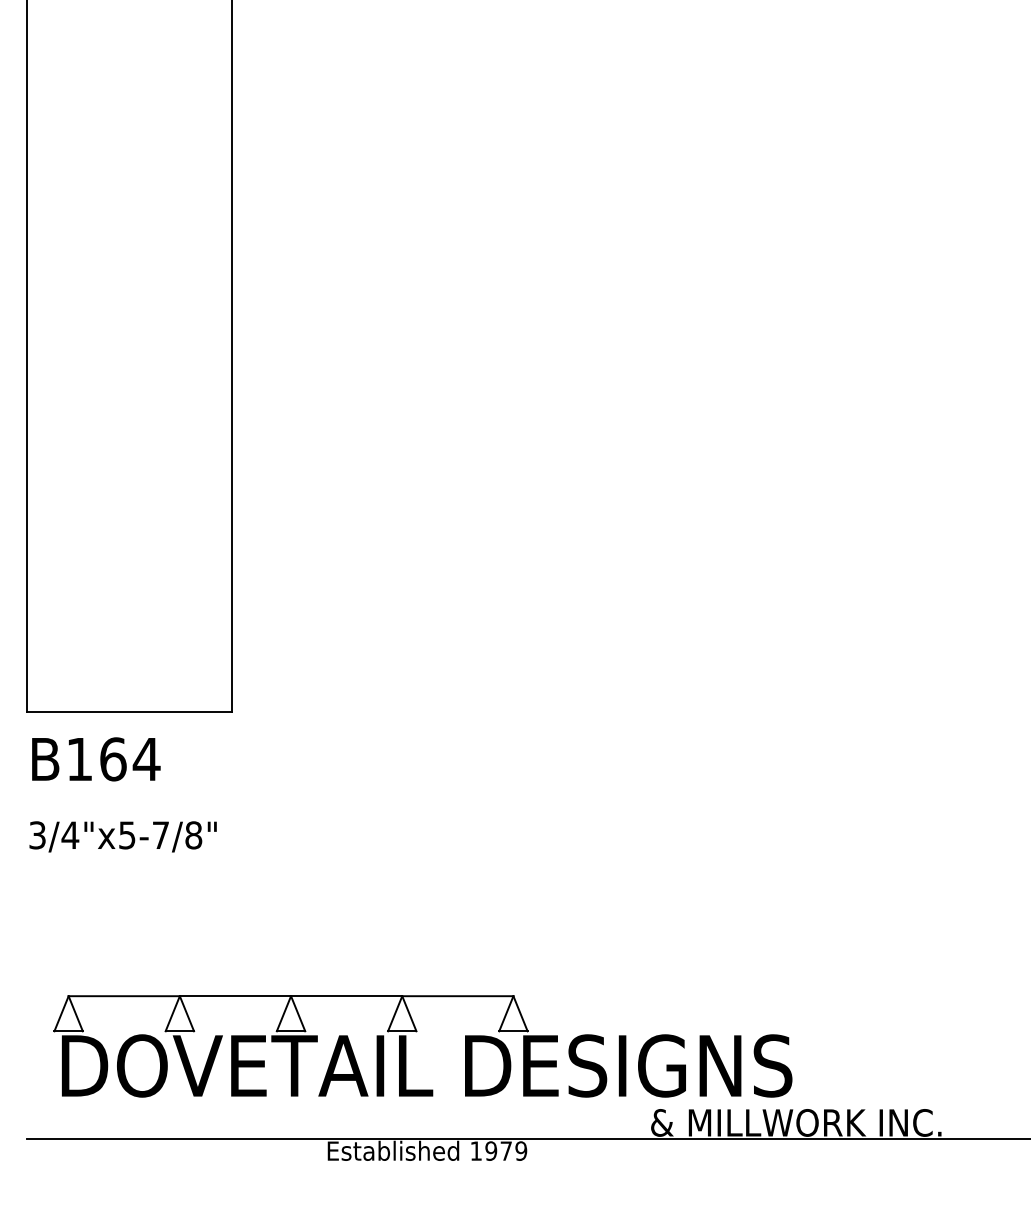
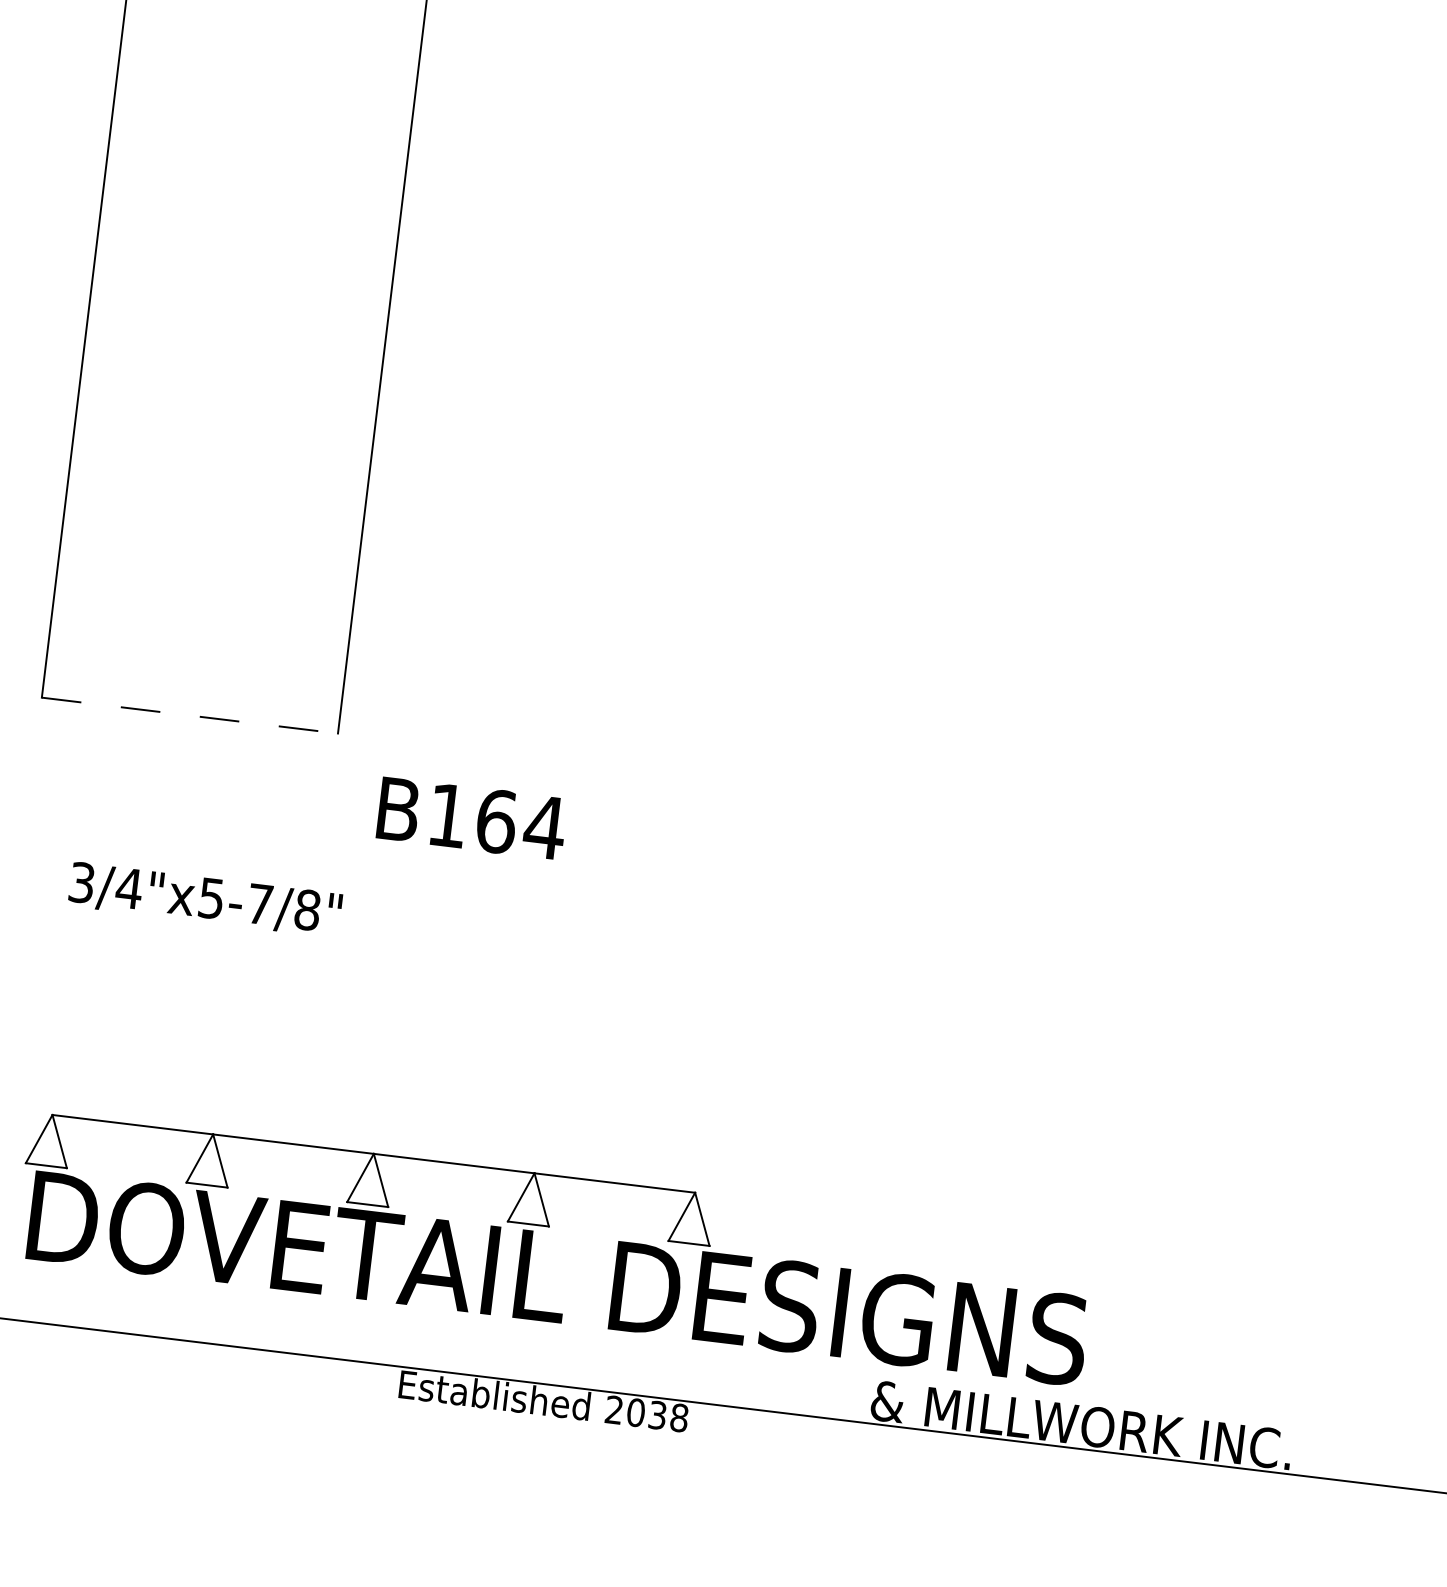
line: (129, 712) -> (190, 715), solid -> dashed
text: (96, 759) -> (472, 818), moved
text: (122, 836) -> (204, 899), moved
text: (498, 1150) -> (646, 1413), 1979 -> 2038

